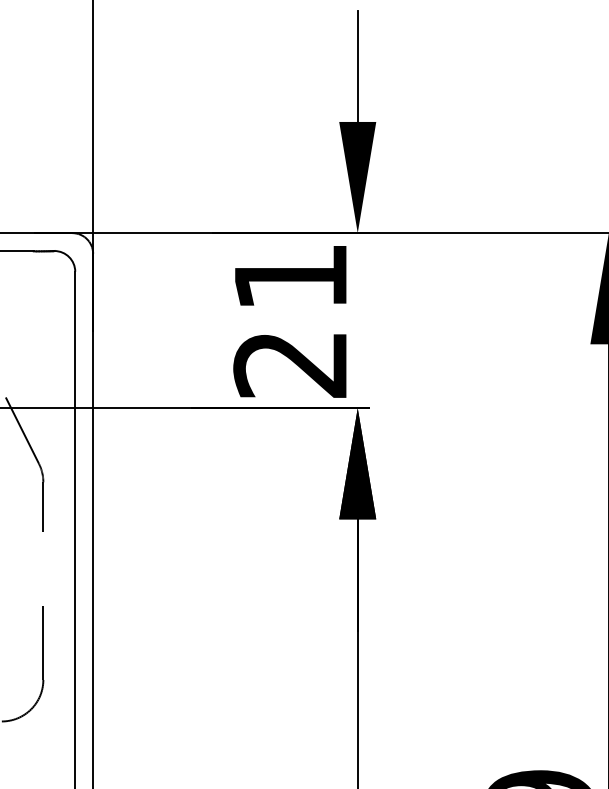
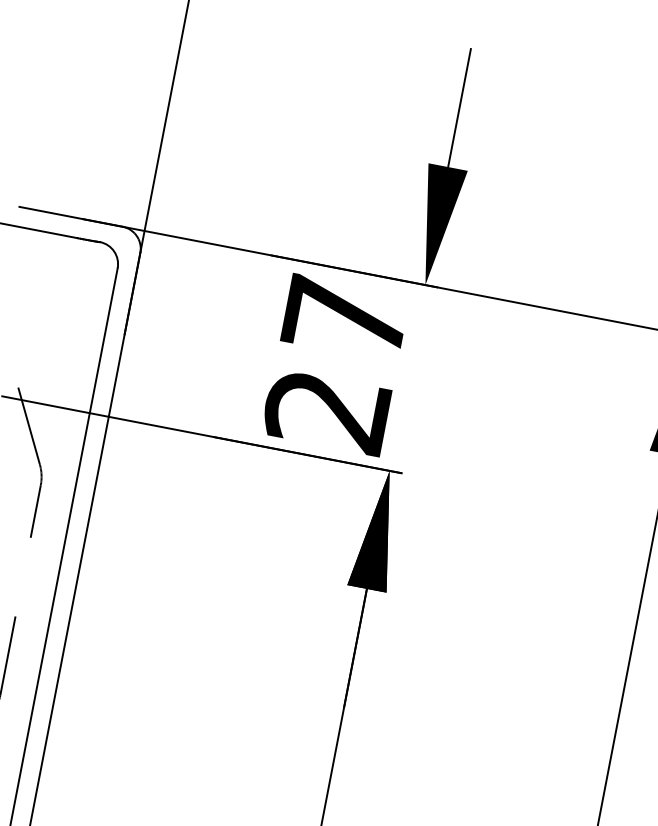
text: (290, 277) -> (344, 318), 21 -> 27

